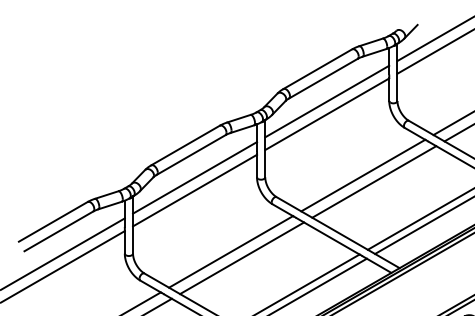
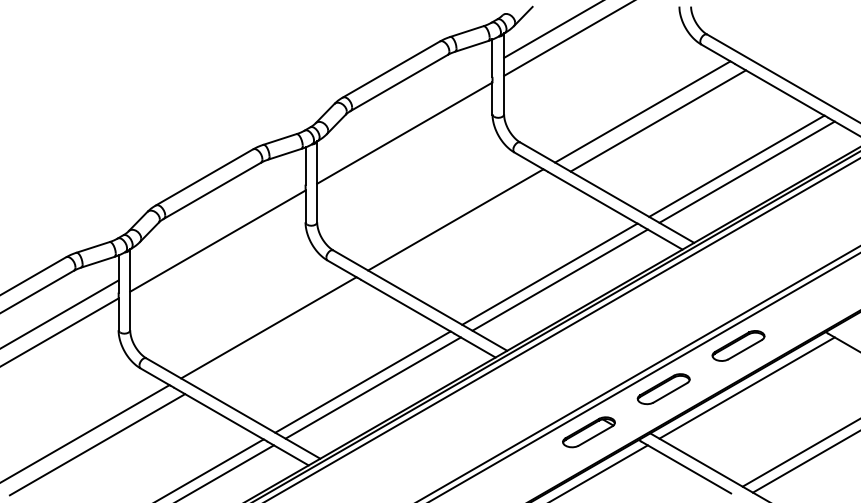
line: (327, 101) -> (404, 114), removed
line: (194, 177) -> (217, 222), removed
line: (374, 181) -> (471, 228), removed
line: (242, 258) -> (284, 336), removed

